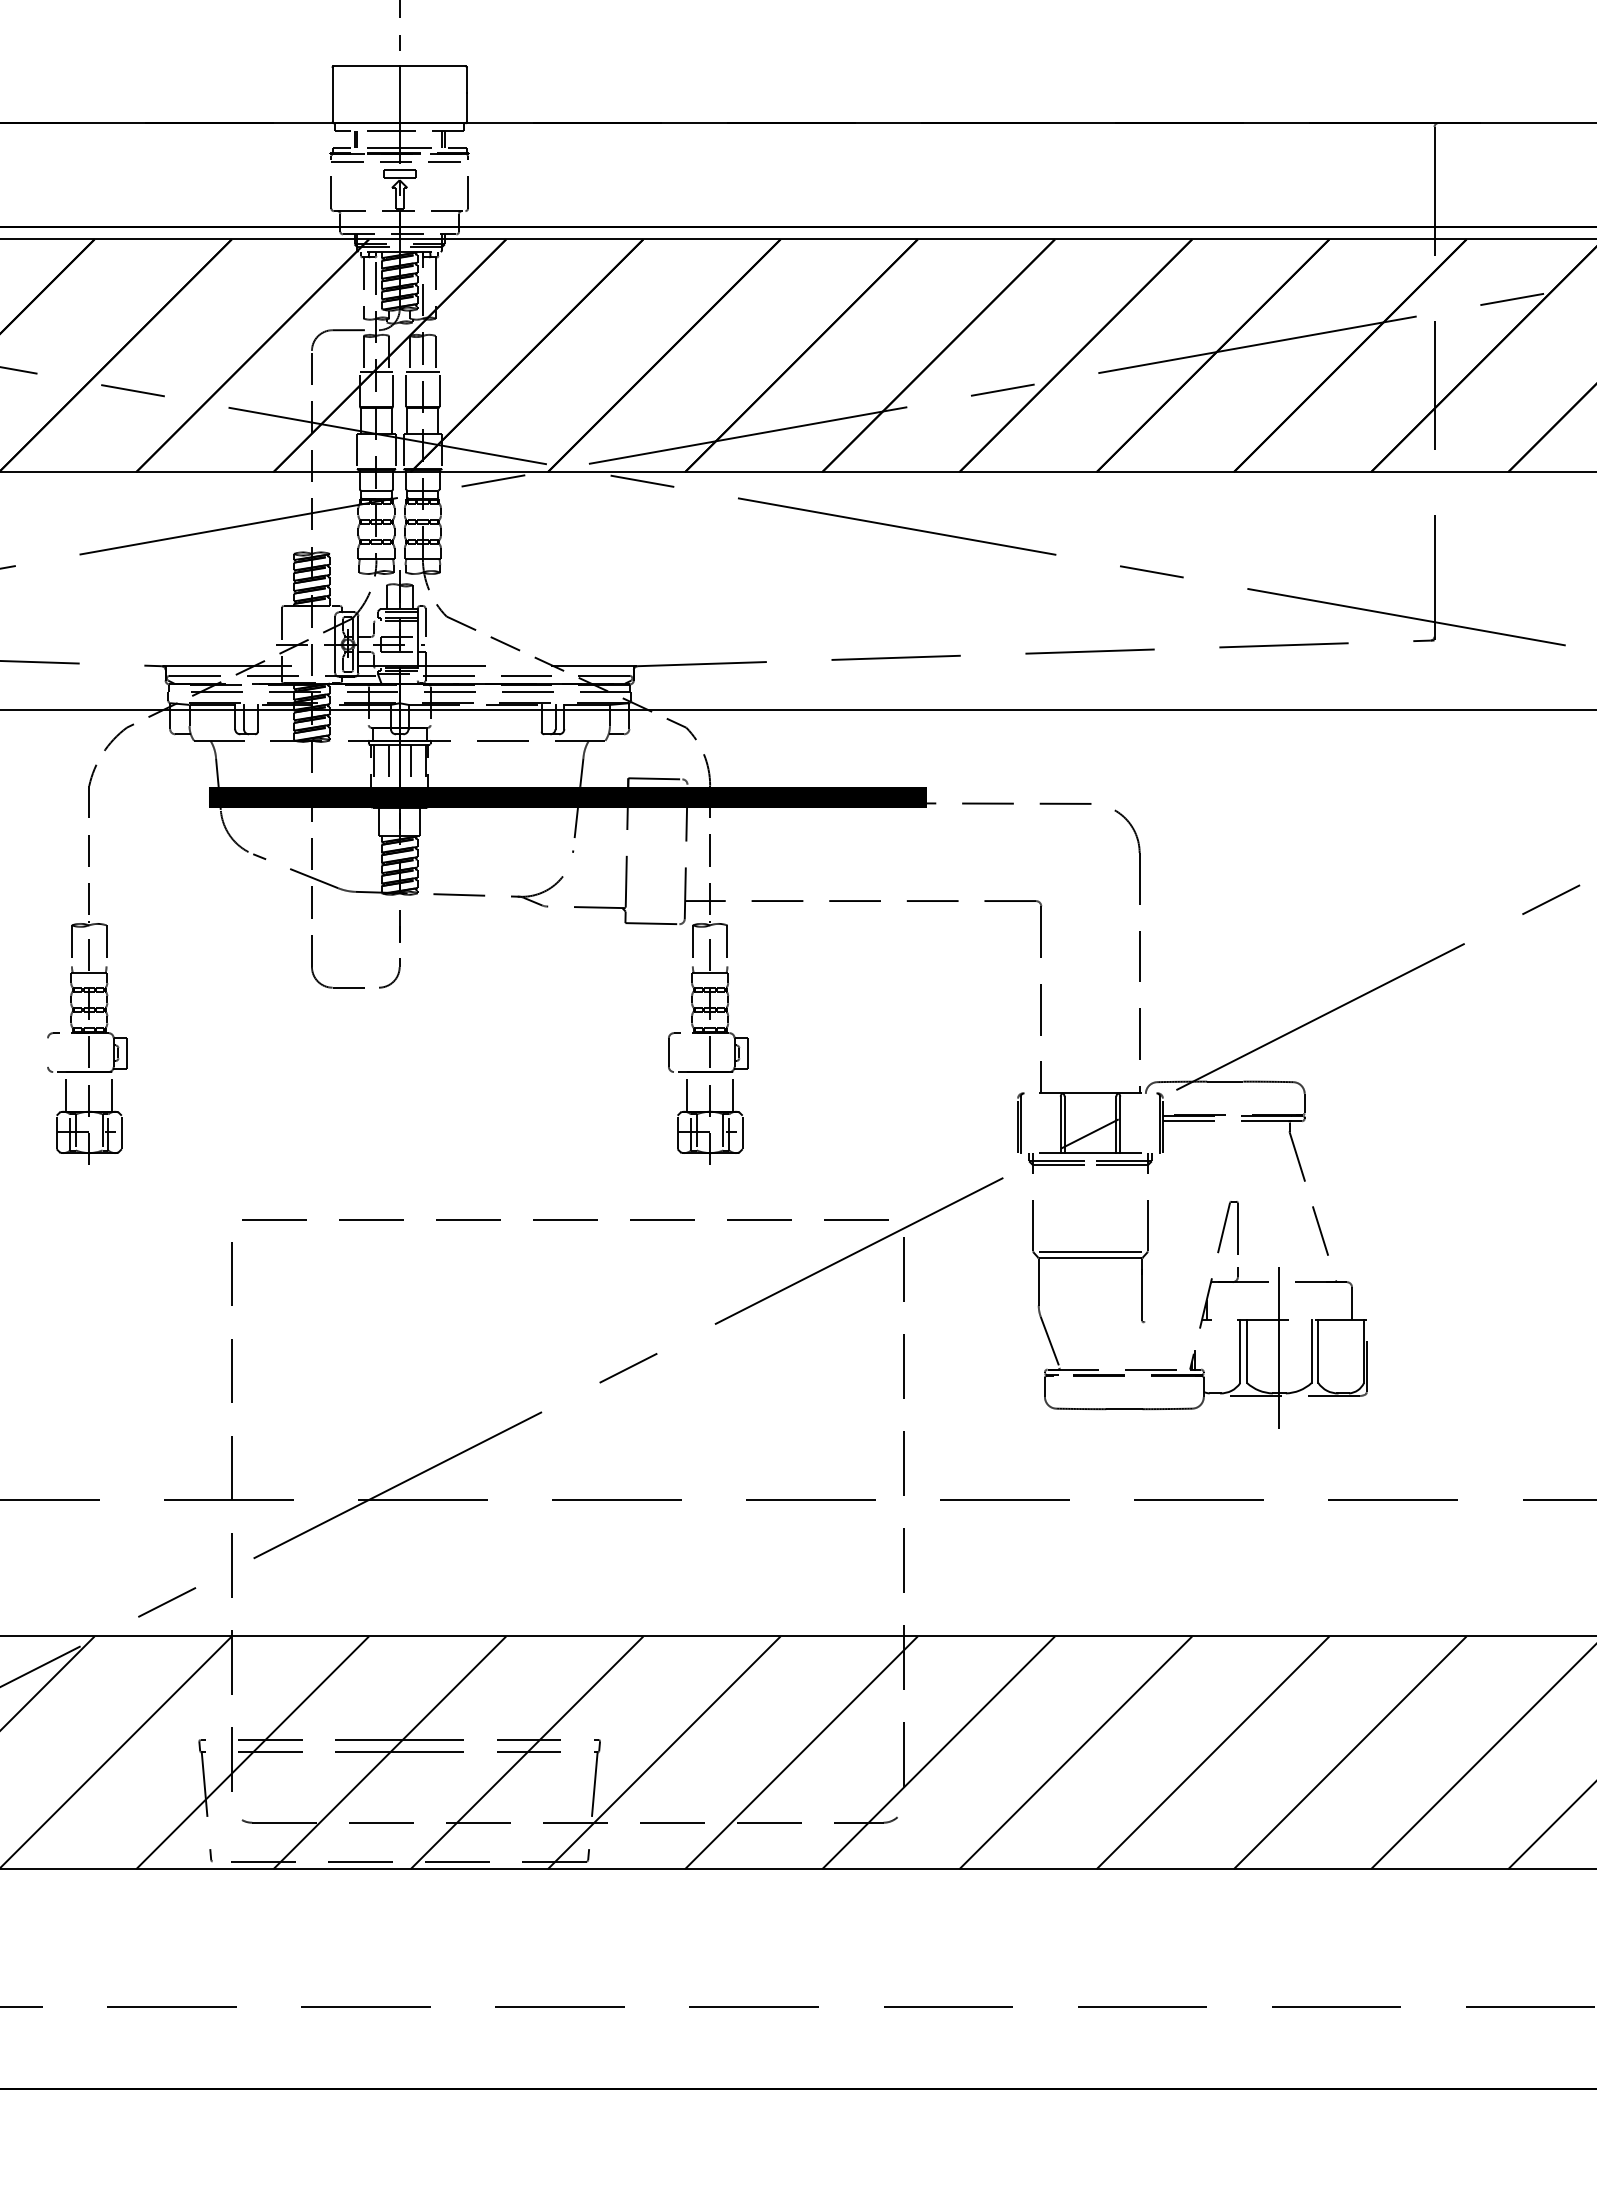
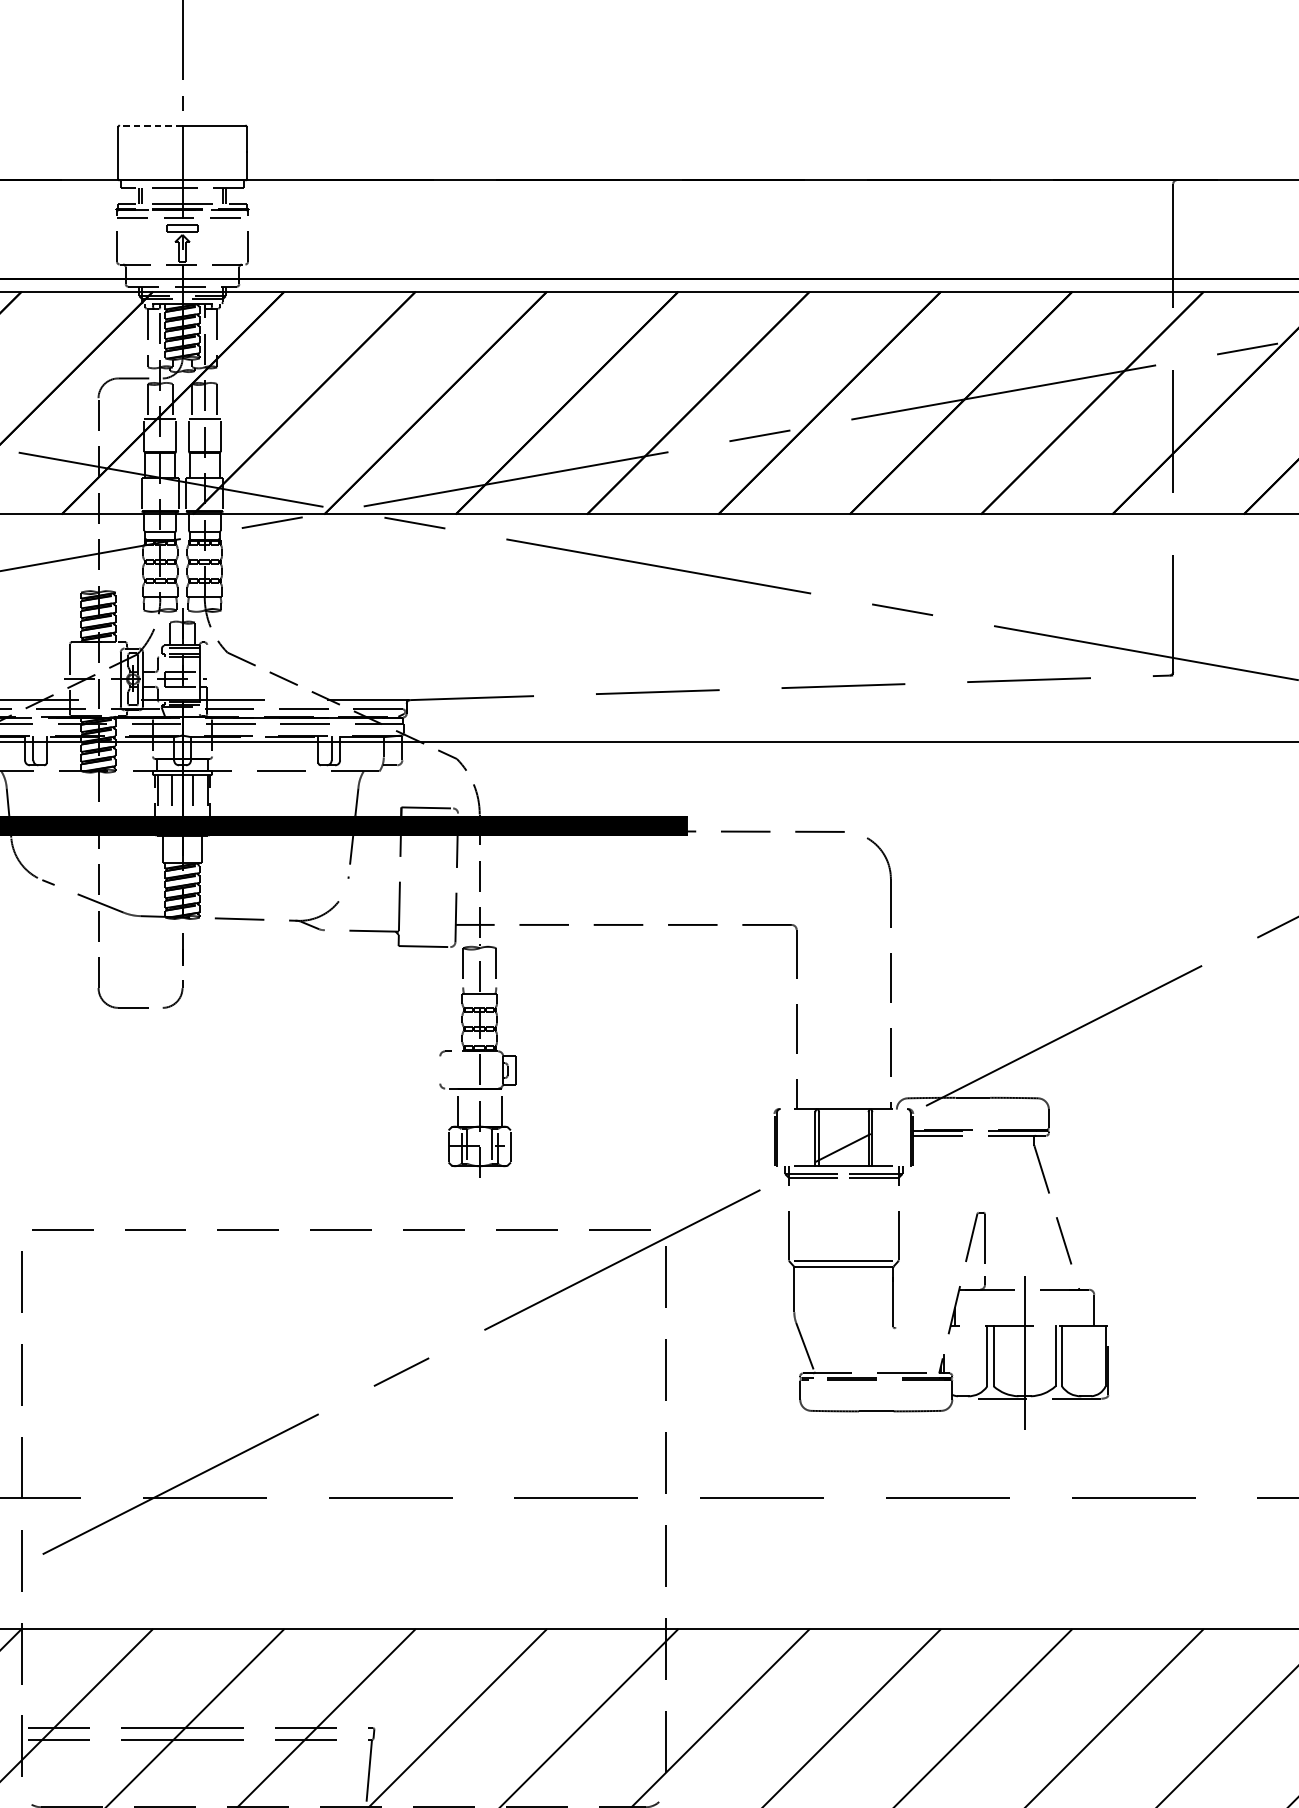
line: (366, 66) -> (150, 126), solid -> dashed
line: (425, 622) -> (207, 658), removed
line: (668, 1052) -> (439, 1069), removed

